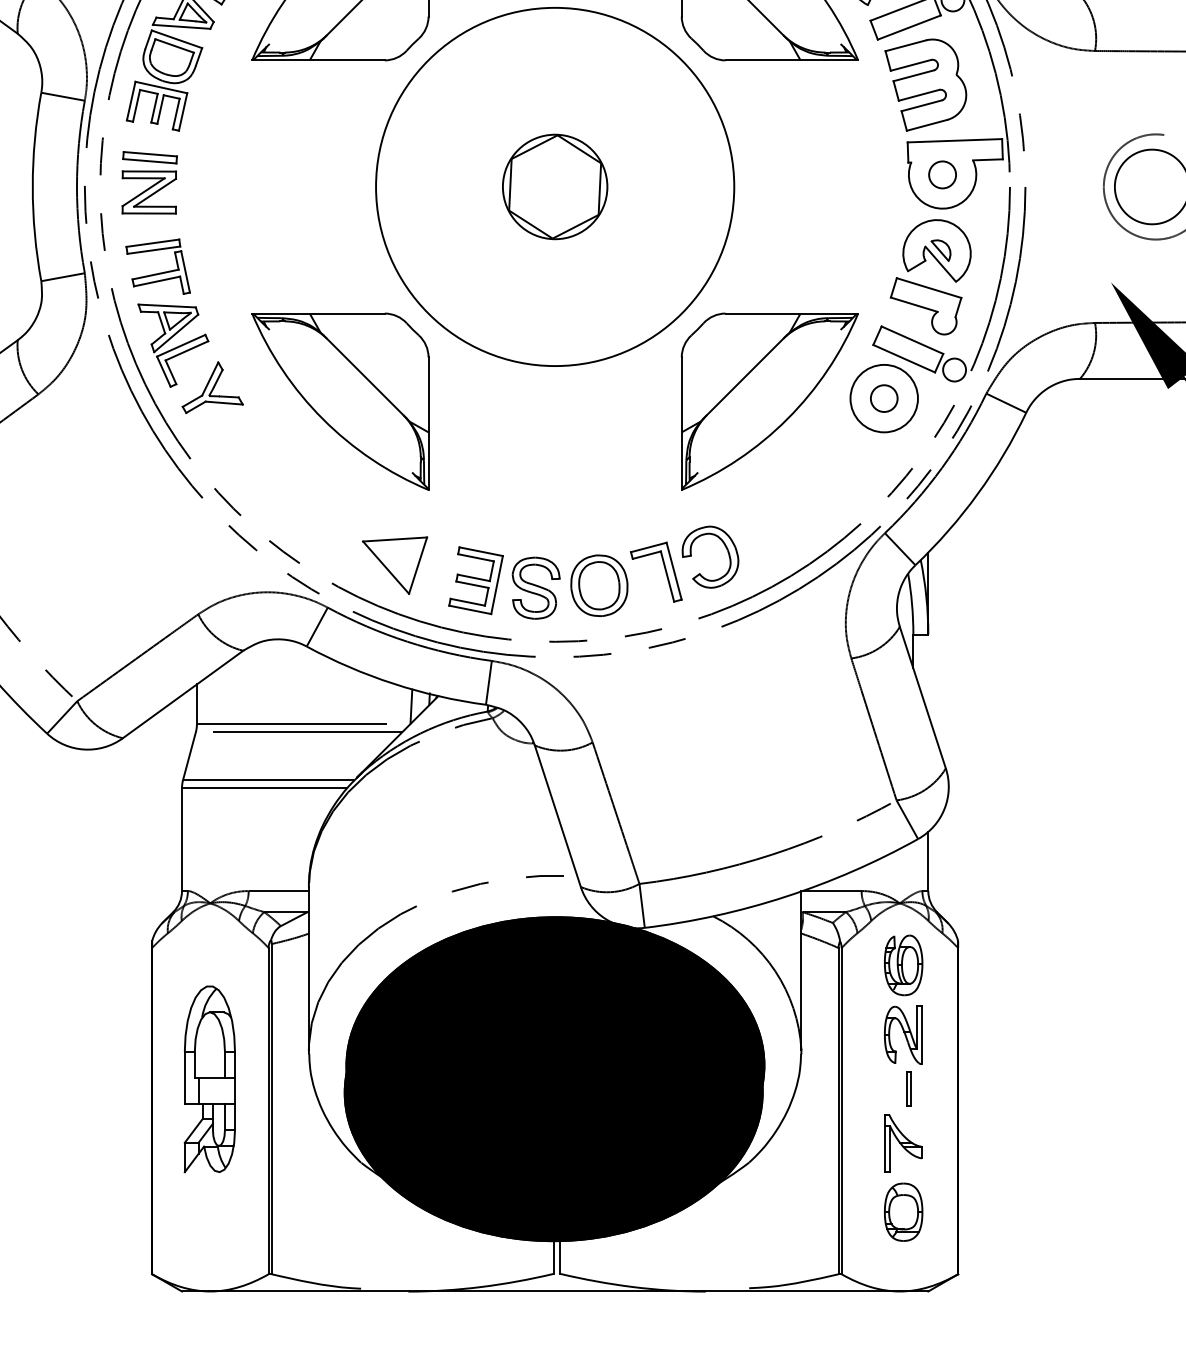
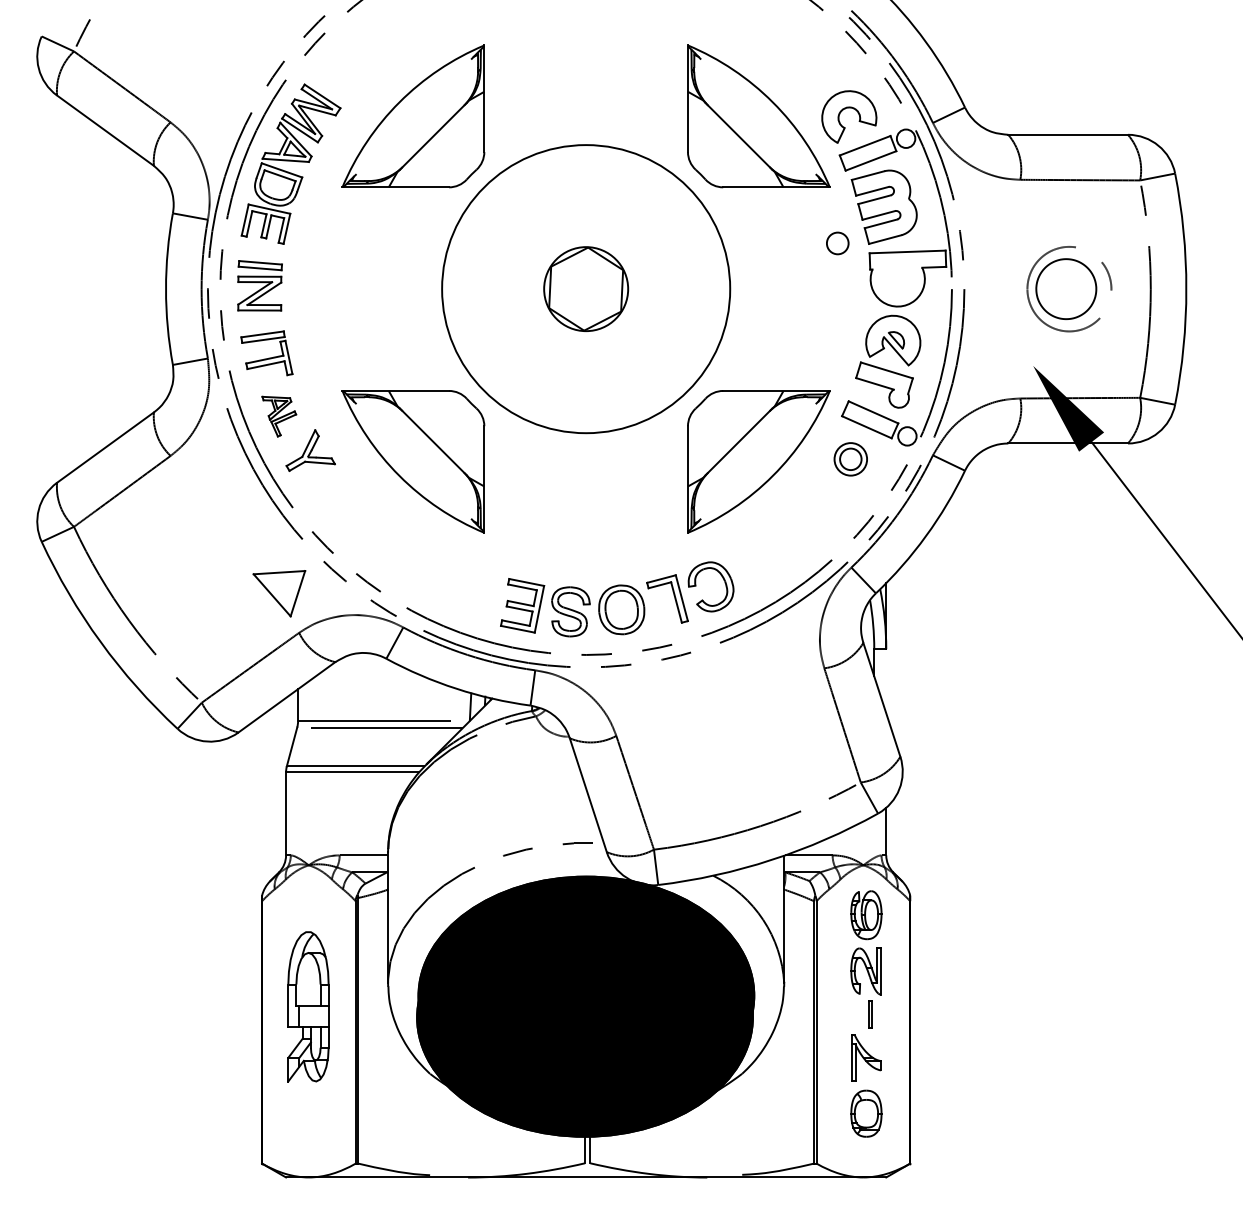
circle: (942, 174) -> (837, 243), moved
part: (173, 345) -> (279, 416), size x0.6
circle: (883, 398) -> (850, 459), size x0.6
part: (395, 565) -> (279, 593), moved

